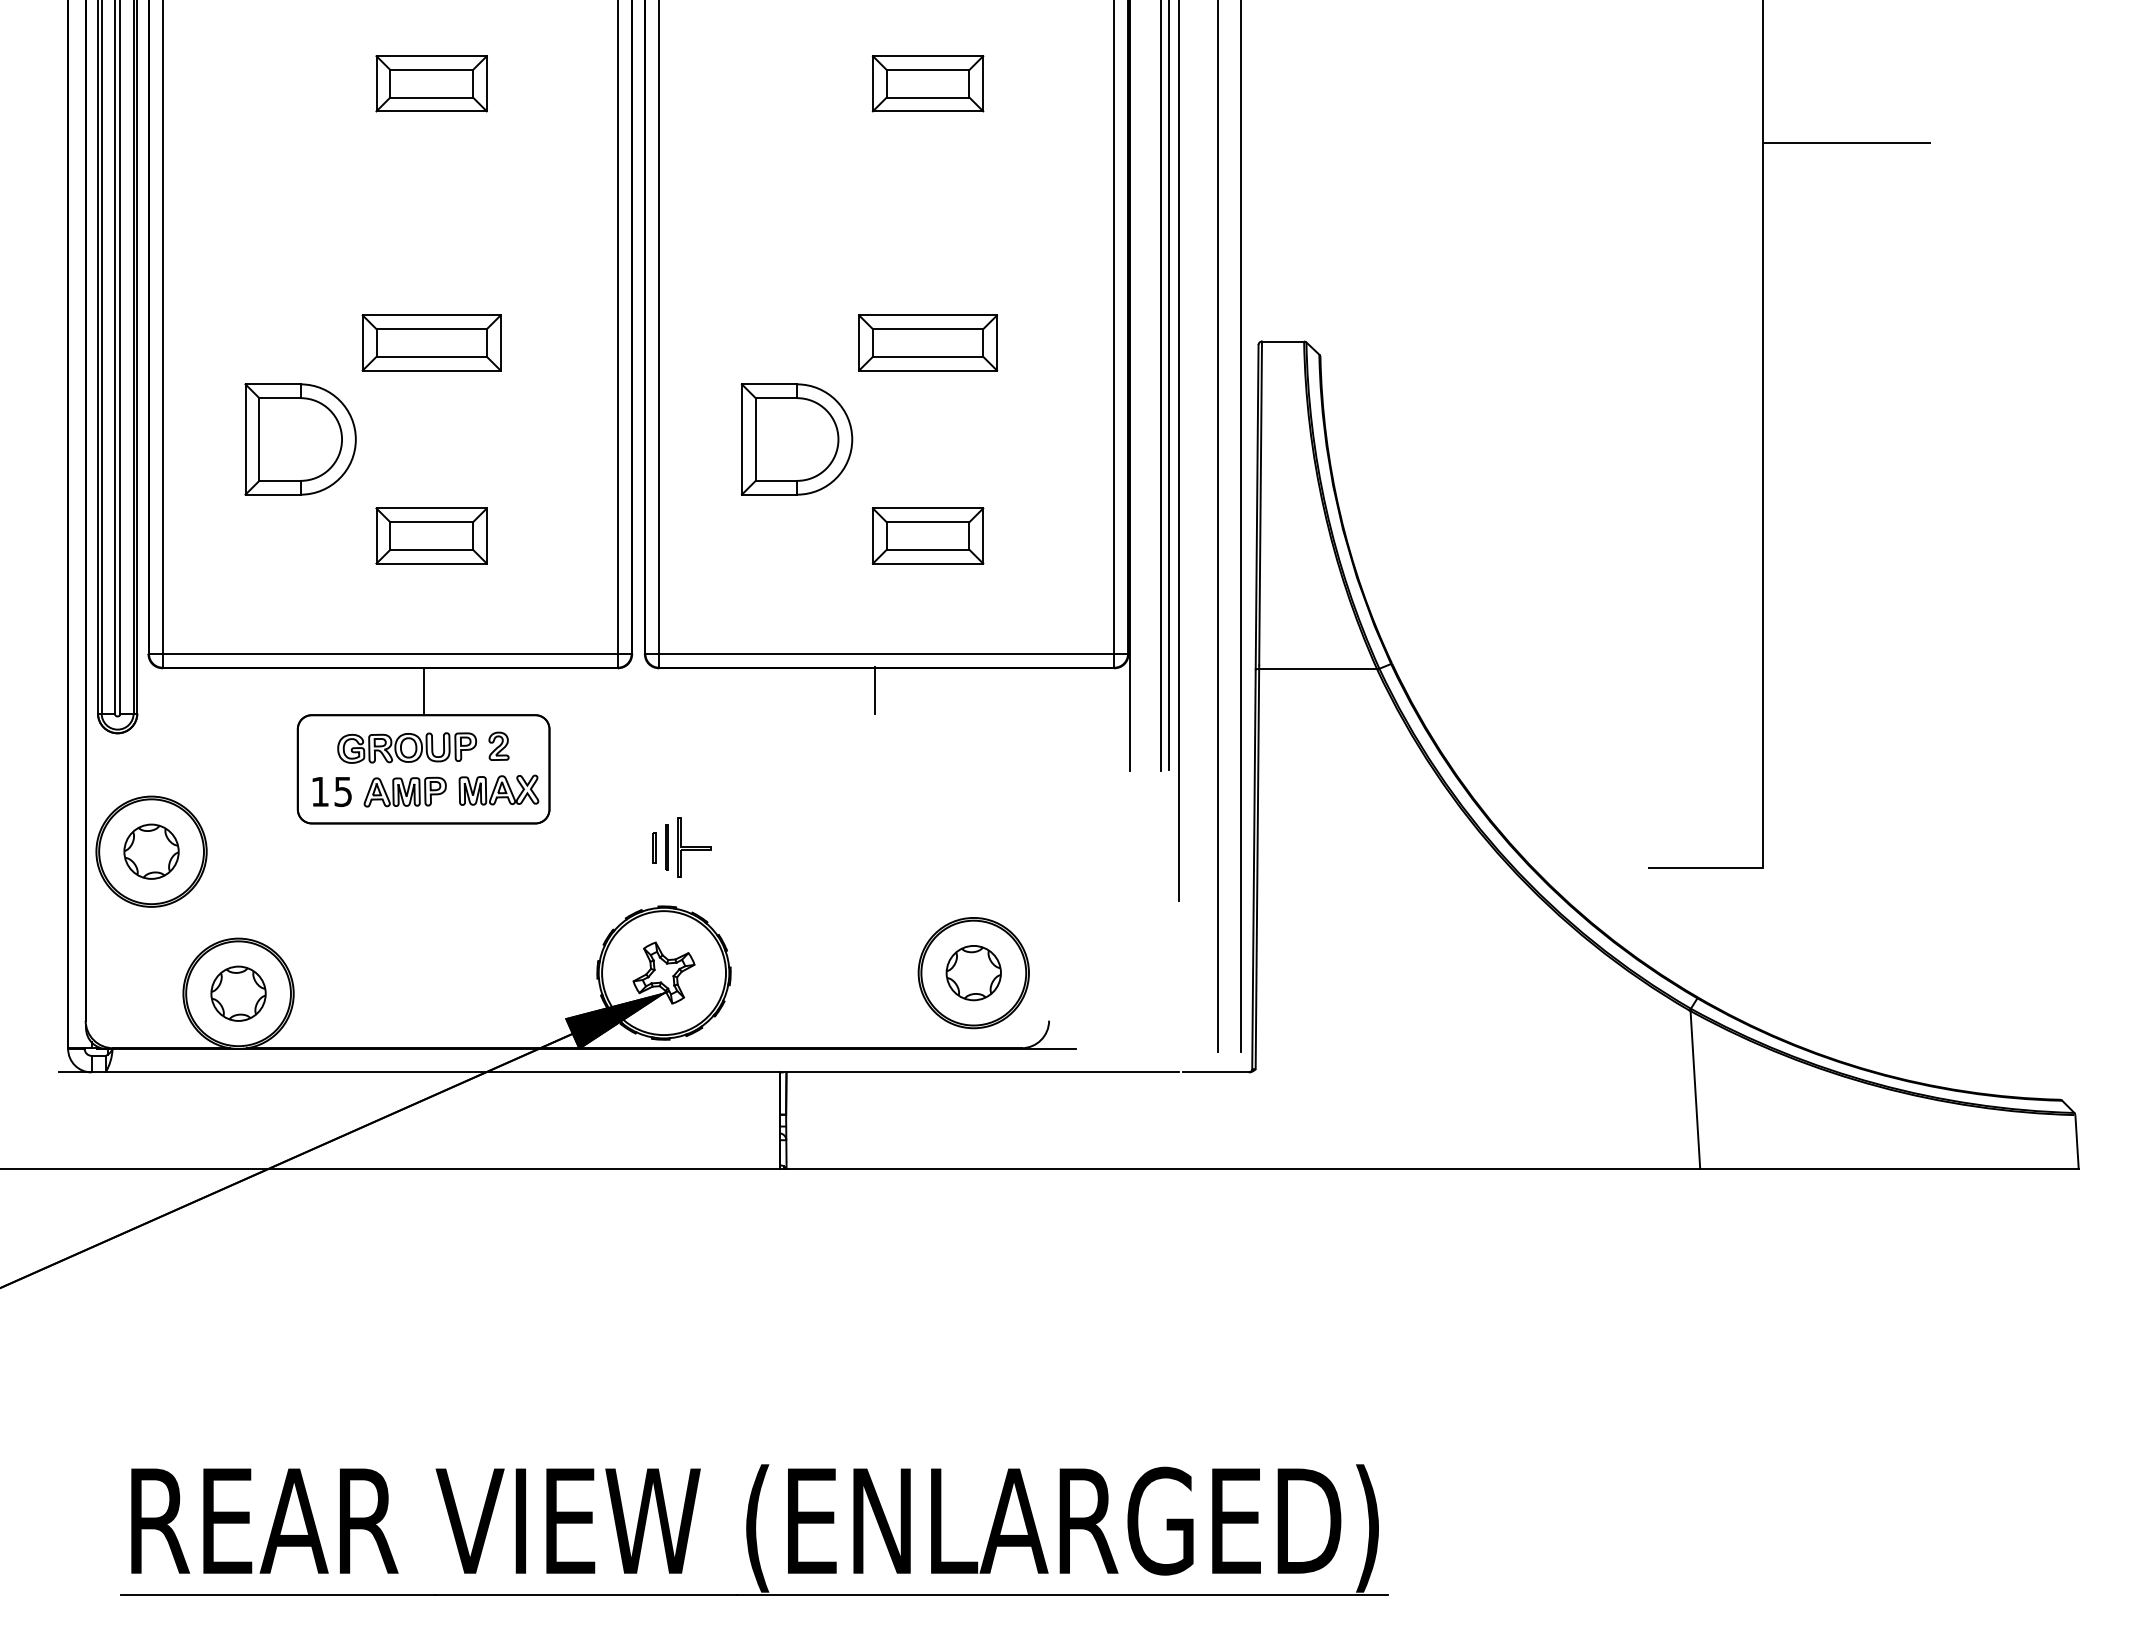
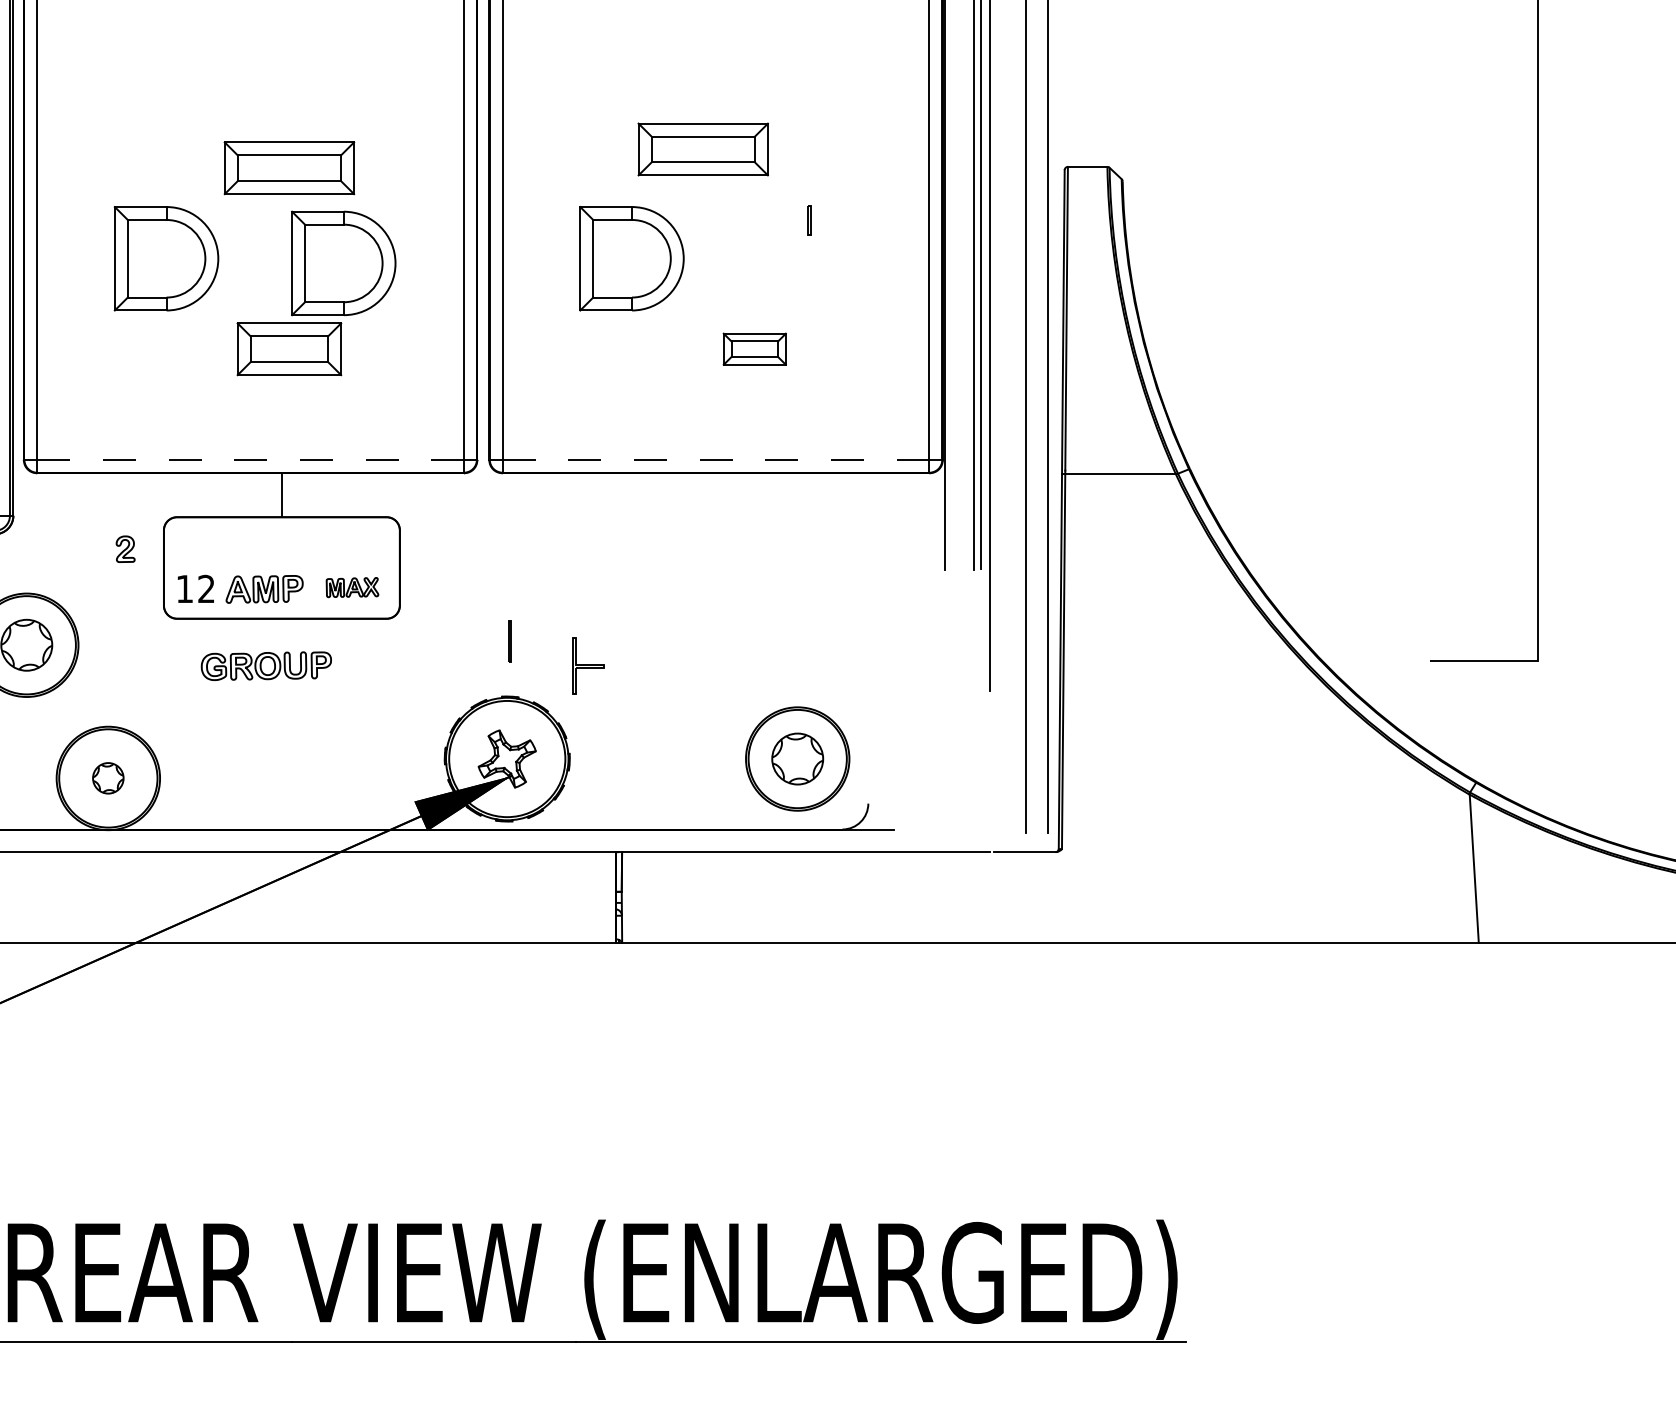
part: (928, 342) -> (703, 149), moved
part: (489, 444) -> (343, 263), added
part: (927, 535) -> (754, 348), size x0.6
line: (390, 653) -> (250, 459), solid -> dashed
line: (886, 653) -> (715, 459), solid -> dashed
line: (875, 689) -> (705, 493), removed
part: (498, 745) -> (125, 548), moved
part: (406, 747) -> (265, 665), moved
part: (498, 789) -> (352, 586), size x0.7
text: (342, 791) -> (205, 588), 15 -> 12
line: (653, 847) -> (808, 220), moved
part: (694, 847) -> (588, 665), moved
part: (238, 993) -> (108, 778), size x0.6

